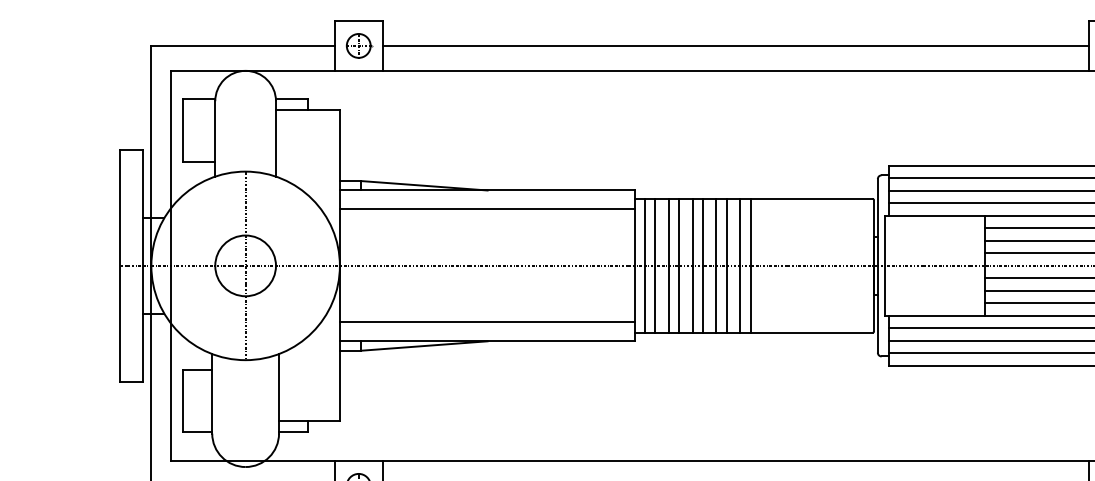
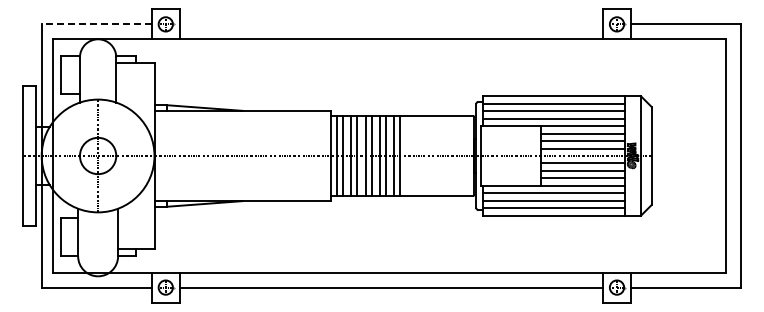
line: (242, 46) -> (96, 24), solid -> dashed
line: (736, 46) -> (391, 24), removed
line: (486, 209) -> (242, 122), removed
line: (486, 321) -> (242, 189), removed

